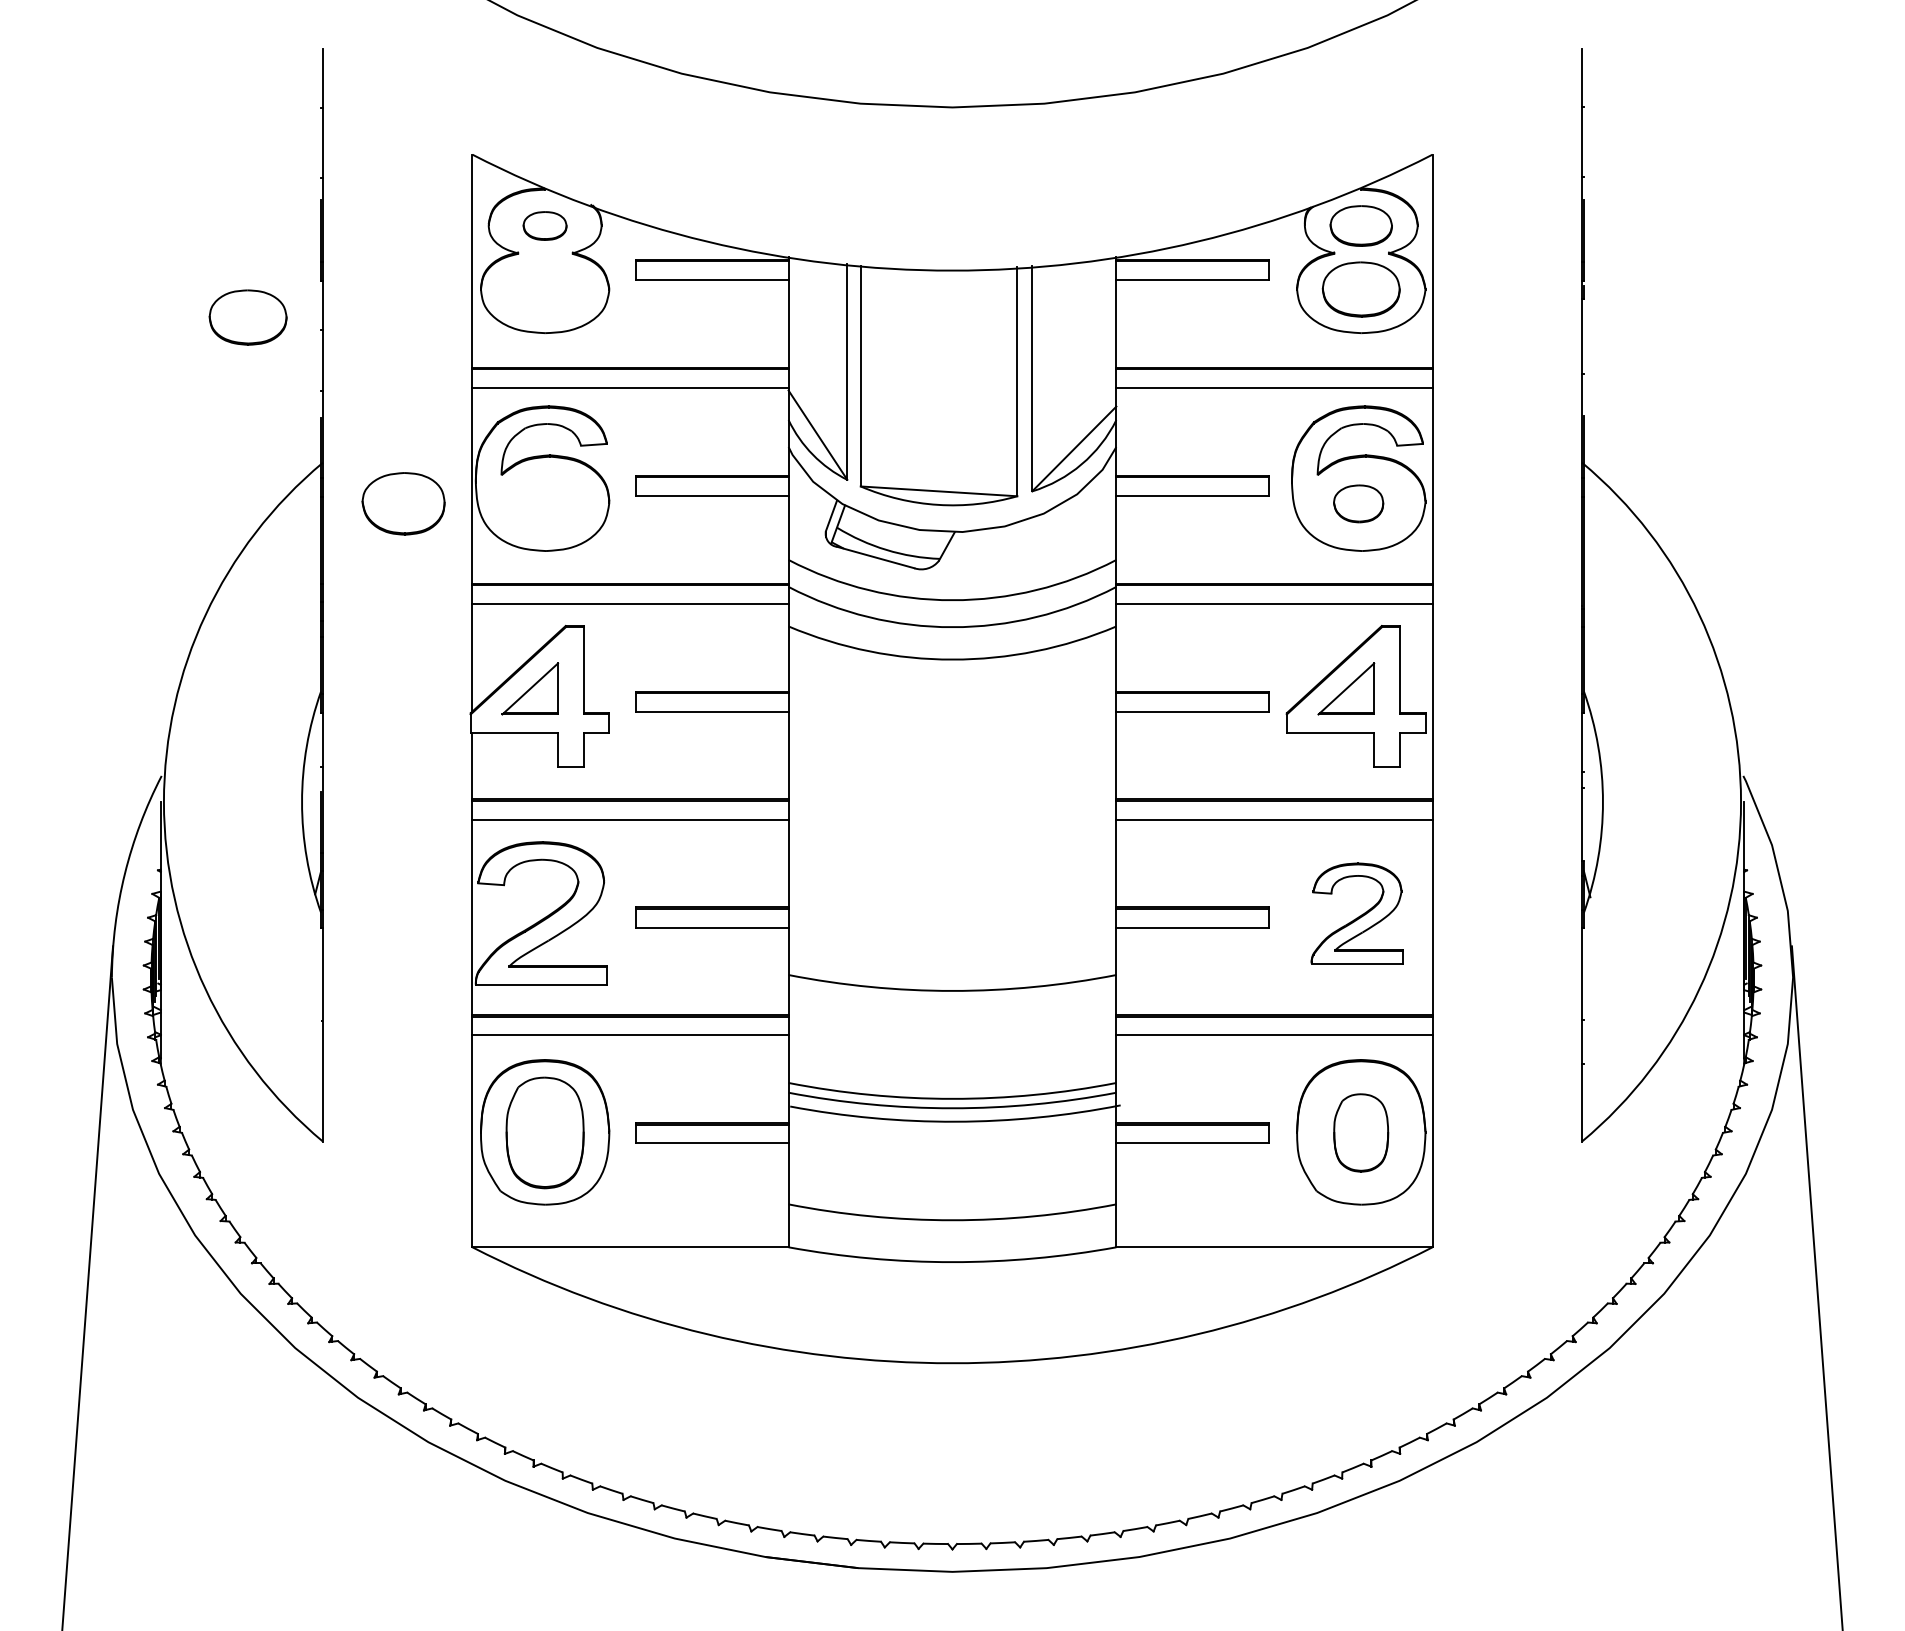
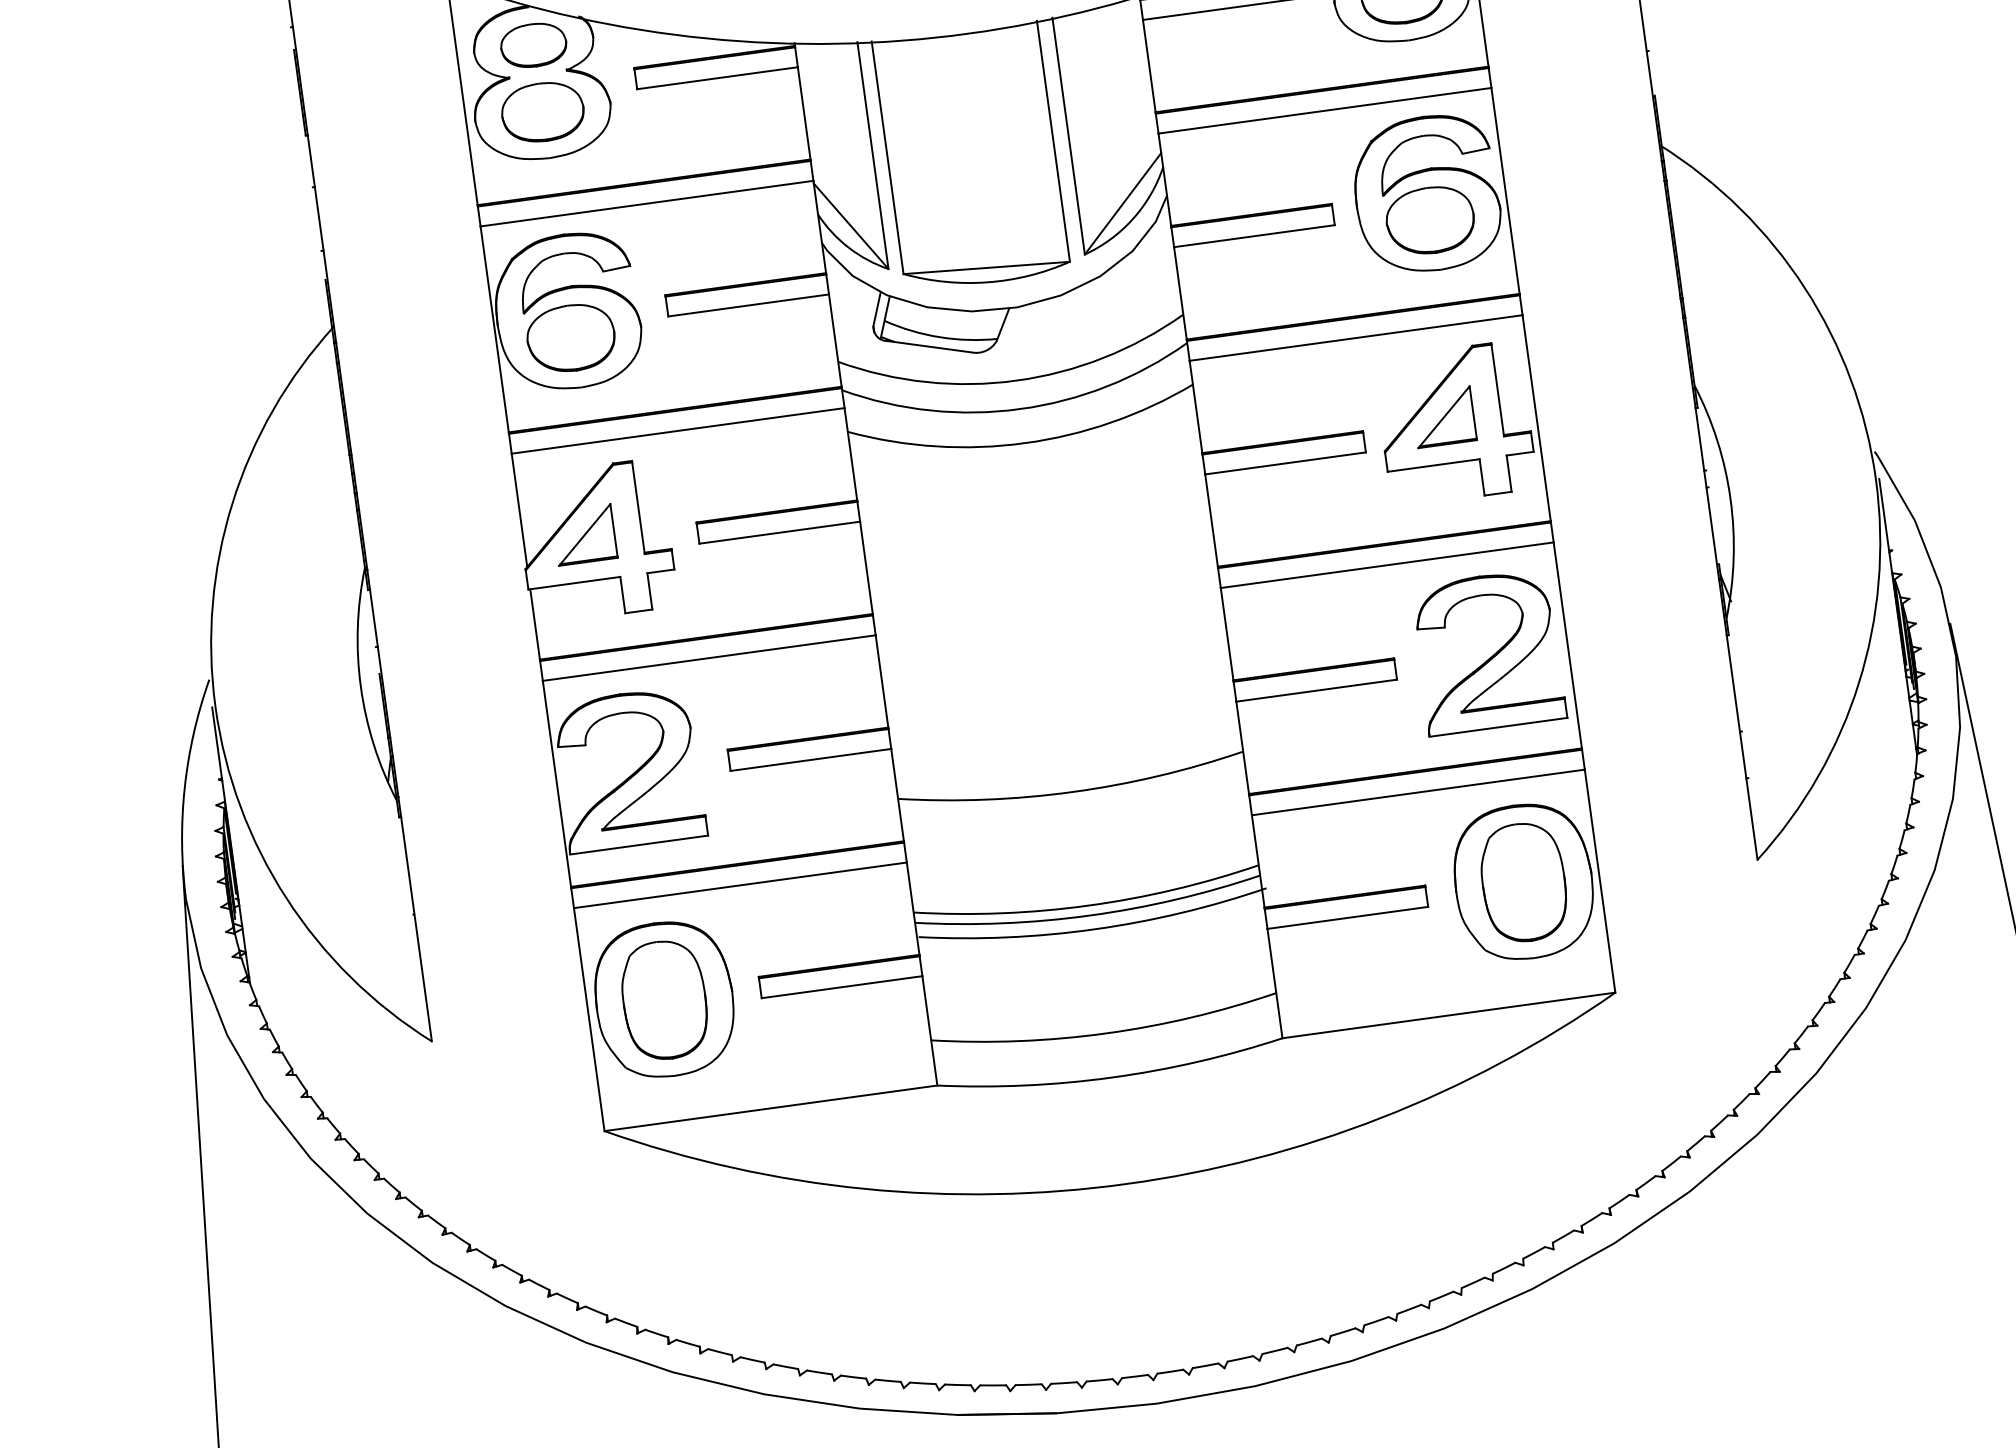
part: (544, 225) -> (532, 44), size x1.43
part: (247, 317) -> (542, 112), moved
part: (403, 503) -> (570, 337), moved
part: (1358, 503) -> (1430, 220), size x1.67
part: (1357, 913) -> (1488, 652), size x1.43
part: (1360, 1132) -> (1522, 882), size x1.43

